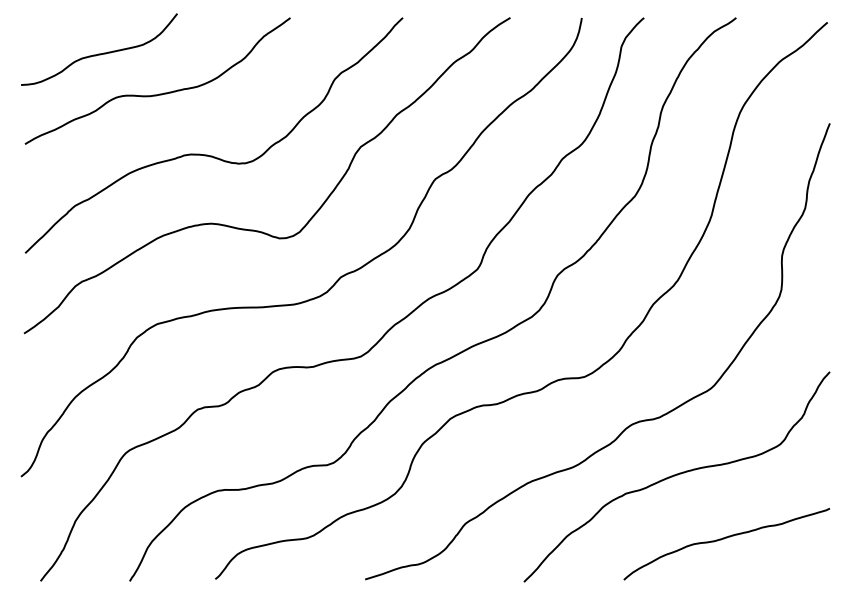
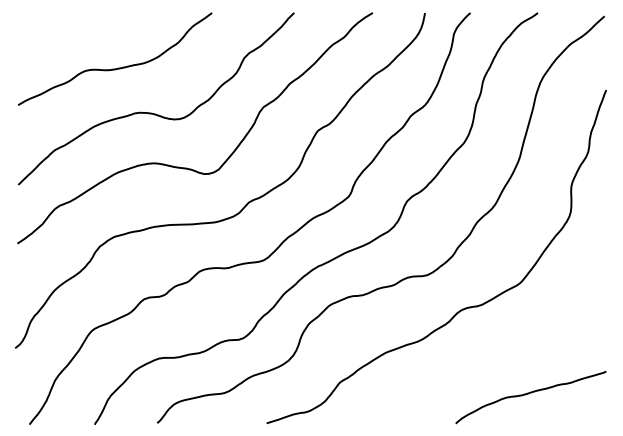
curve: (99, 52) -> (72, 38), removed
curve: (676, 475) -> (494, 347), removed

